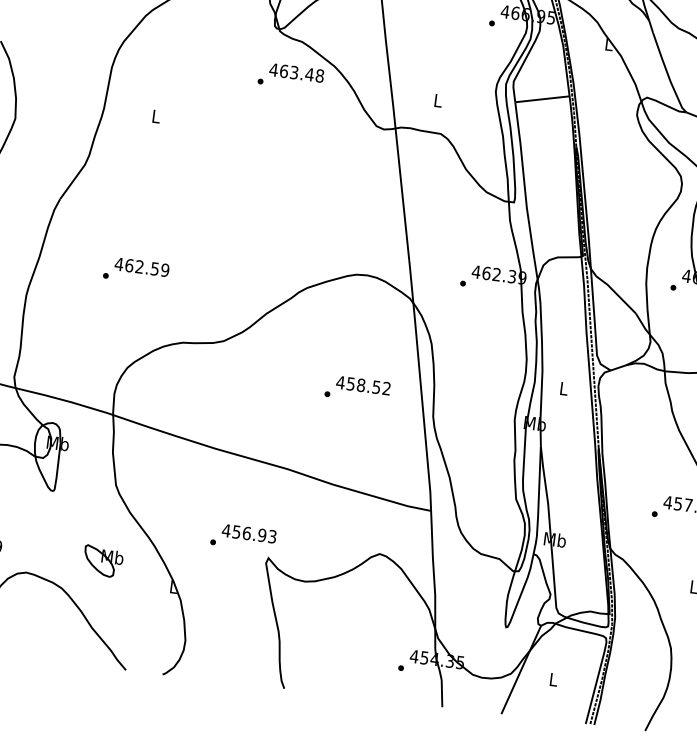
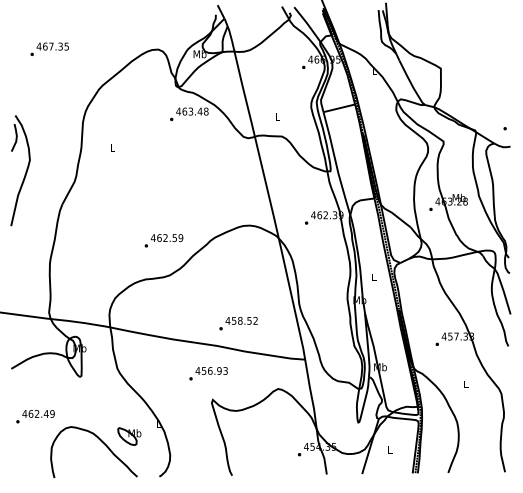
text: (135, 270) -> (163, 240), moved
text: (357, 389) -> (238, 323), moved
text: (243, 537) -> (208, 373), moved
part: (102, 561) -> (129, 436), moved

